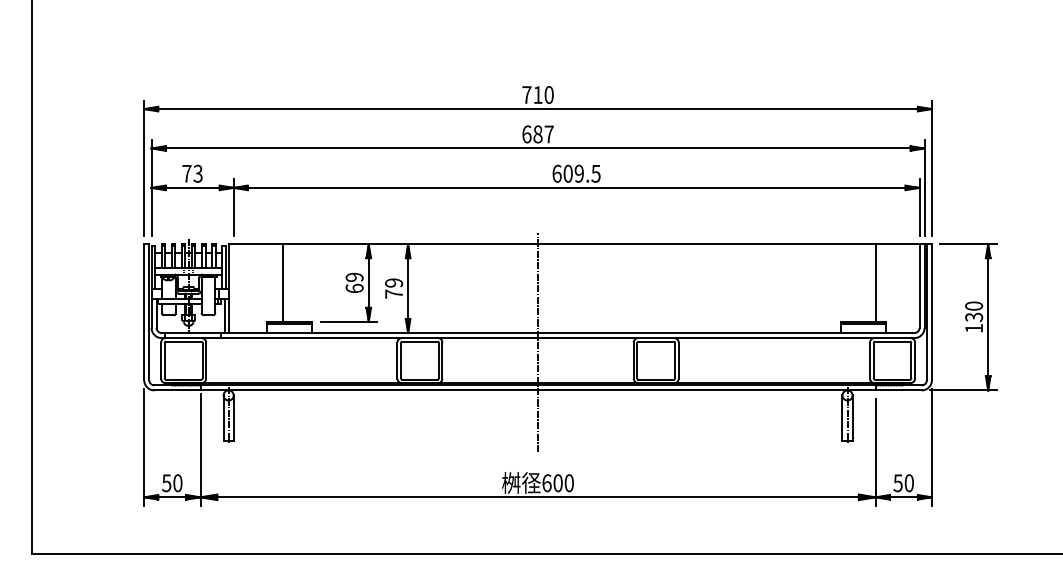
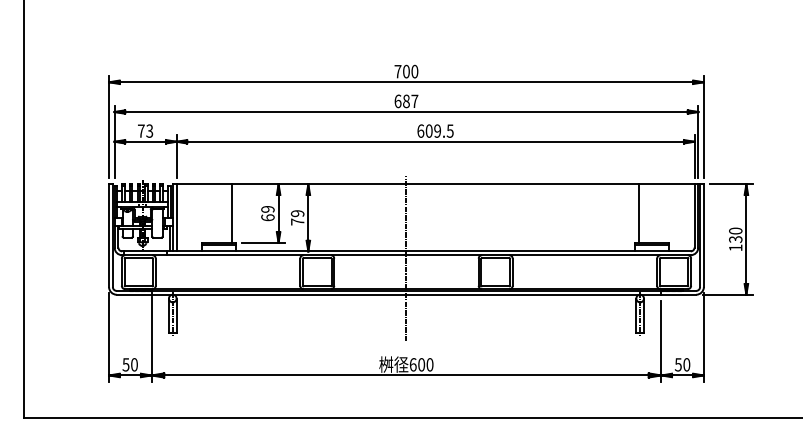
text: (538, 94) -> (406, 71), 710 -> 700
line: (282, 282) -> (231, 213), moved
line: (875, 282) -> (639, 213), moved
line: (233, 288) -> (176, 217), added

